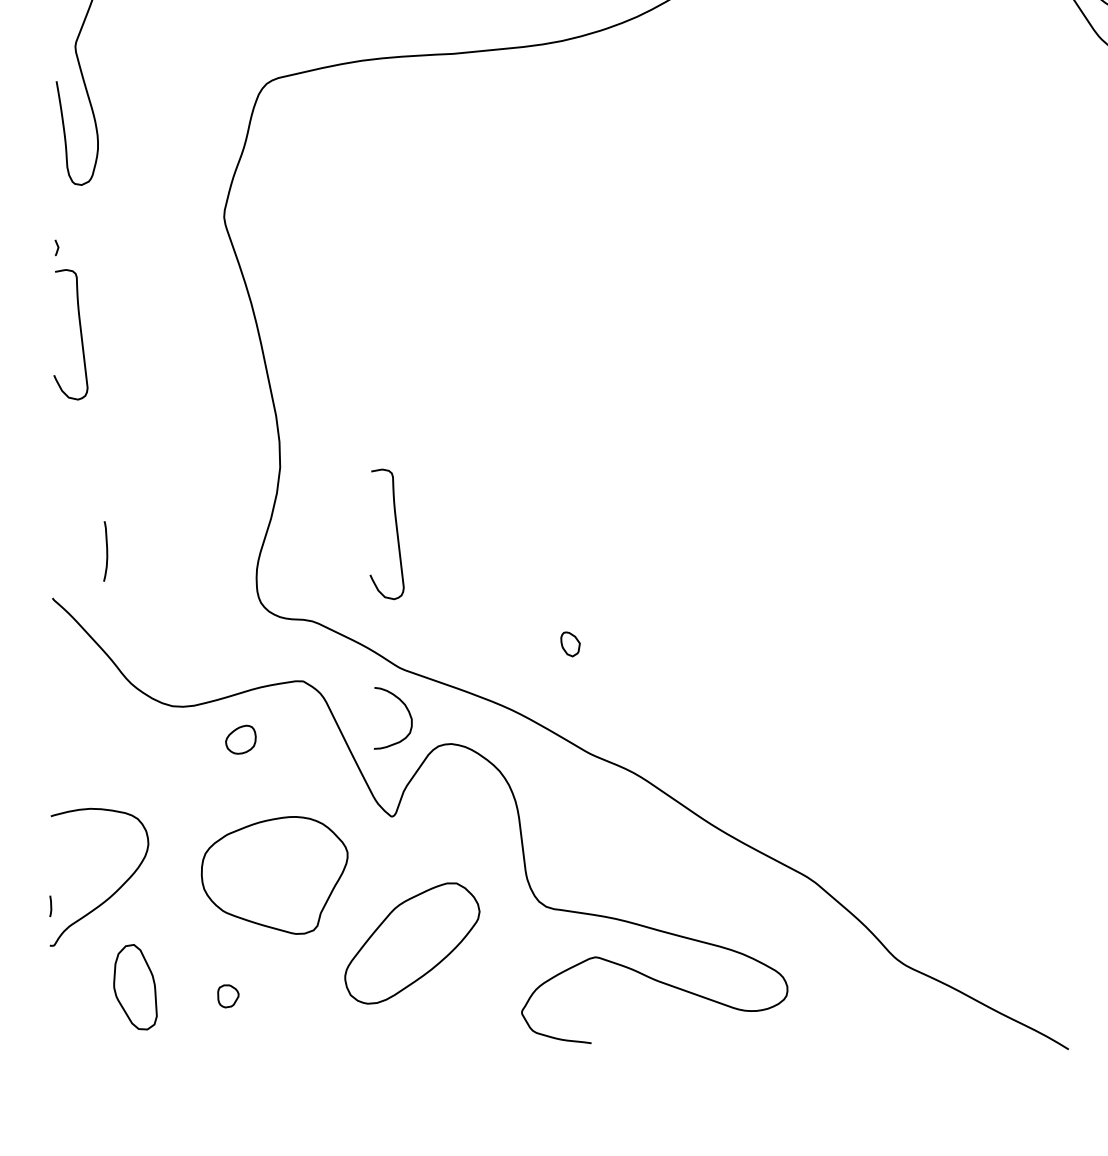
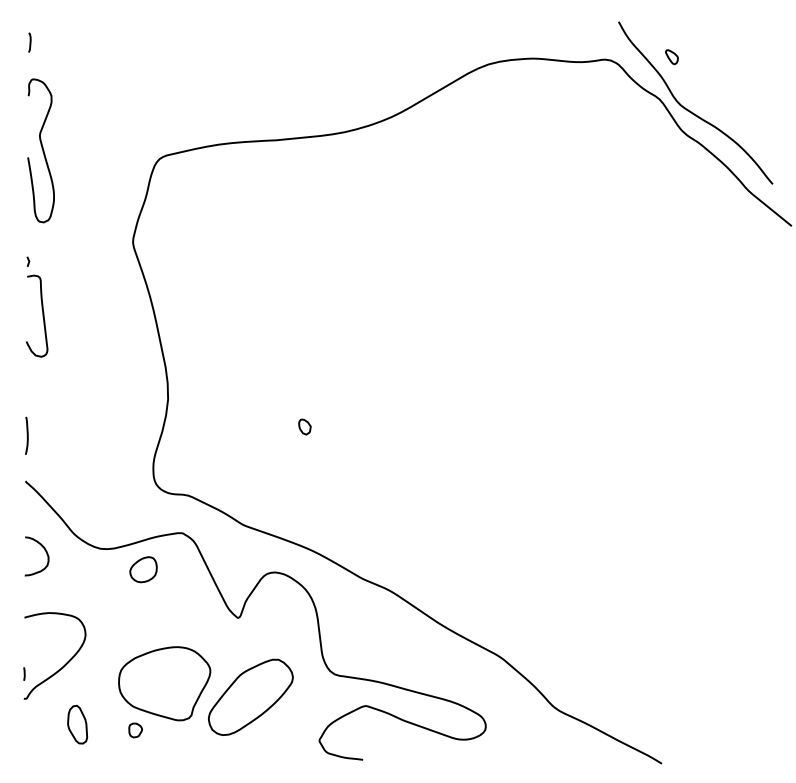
curve: (395, 533) -> (240, 440), removed
line: (105, 550) -> (26, 435), moved
part: (569, 643) -> (304, 426), moved
curve: (406, 712) -> (45, 552), moved
part: (240, 739) -> (143, 569), size x1.43
part: (274, 875) -> (164, 683), moved
part: (135, 986) -> (77, 724), size x0.71

